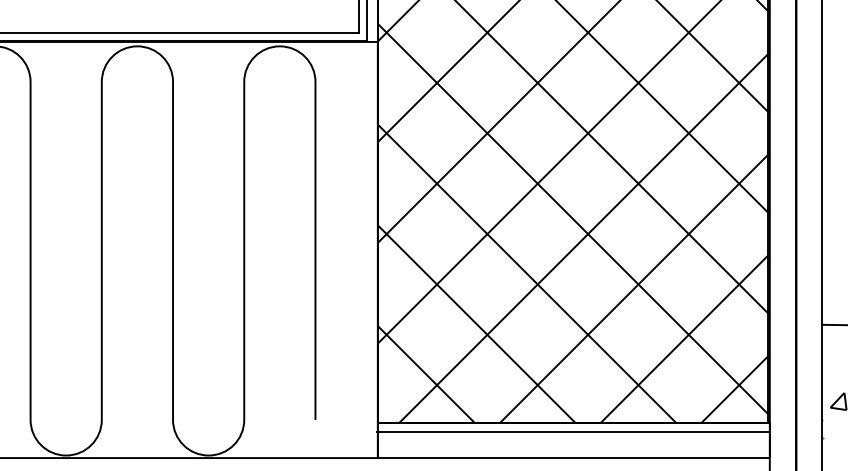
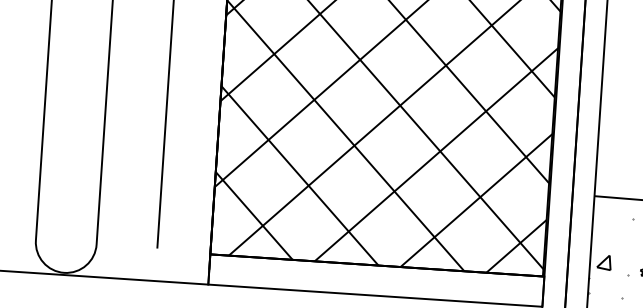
line: (573, 431) -> (376, 273), removed

